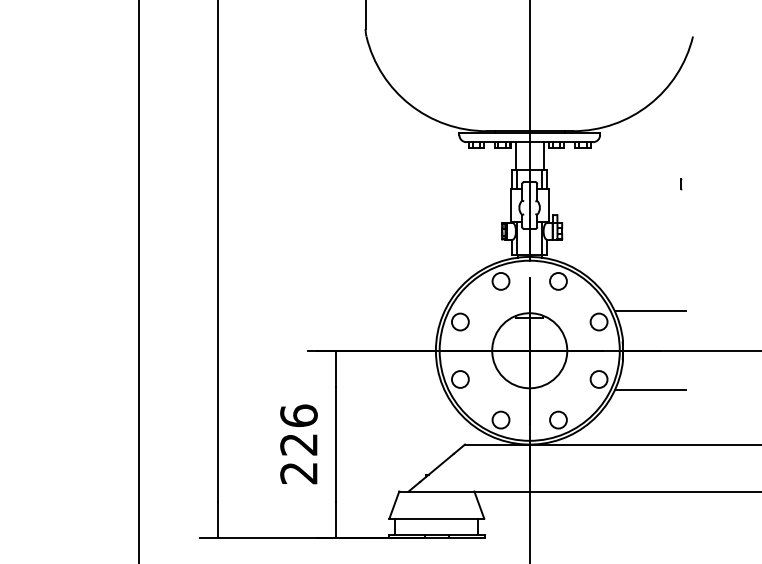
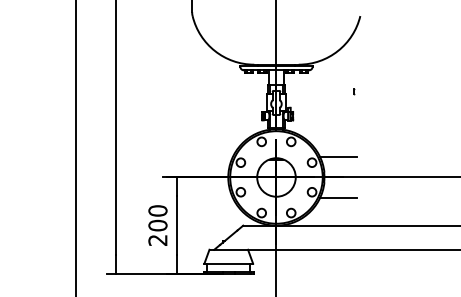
text: (298, 430) -> (157, 218), 226 -> 200

